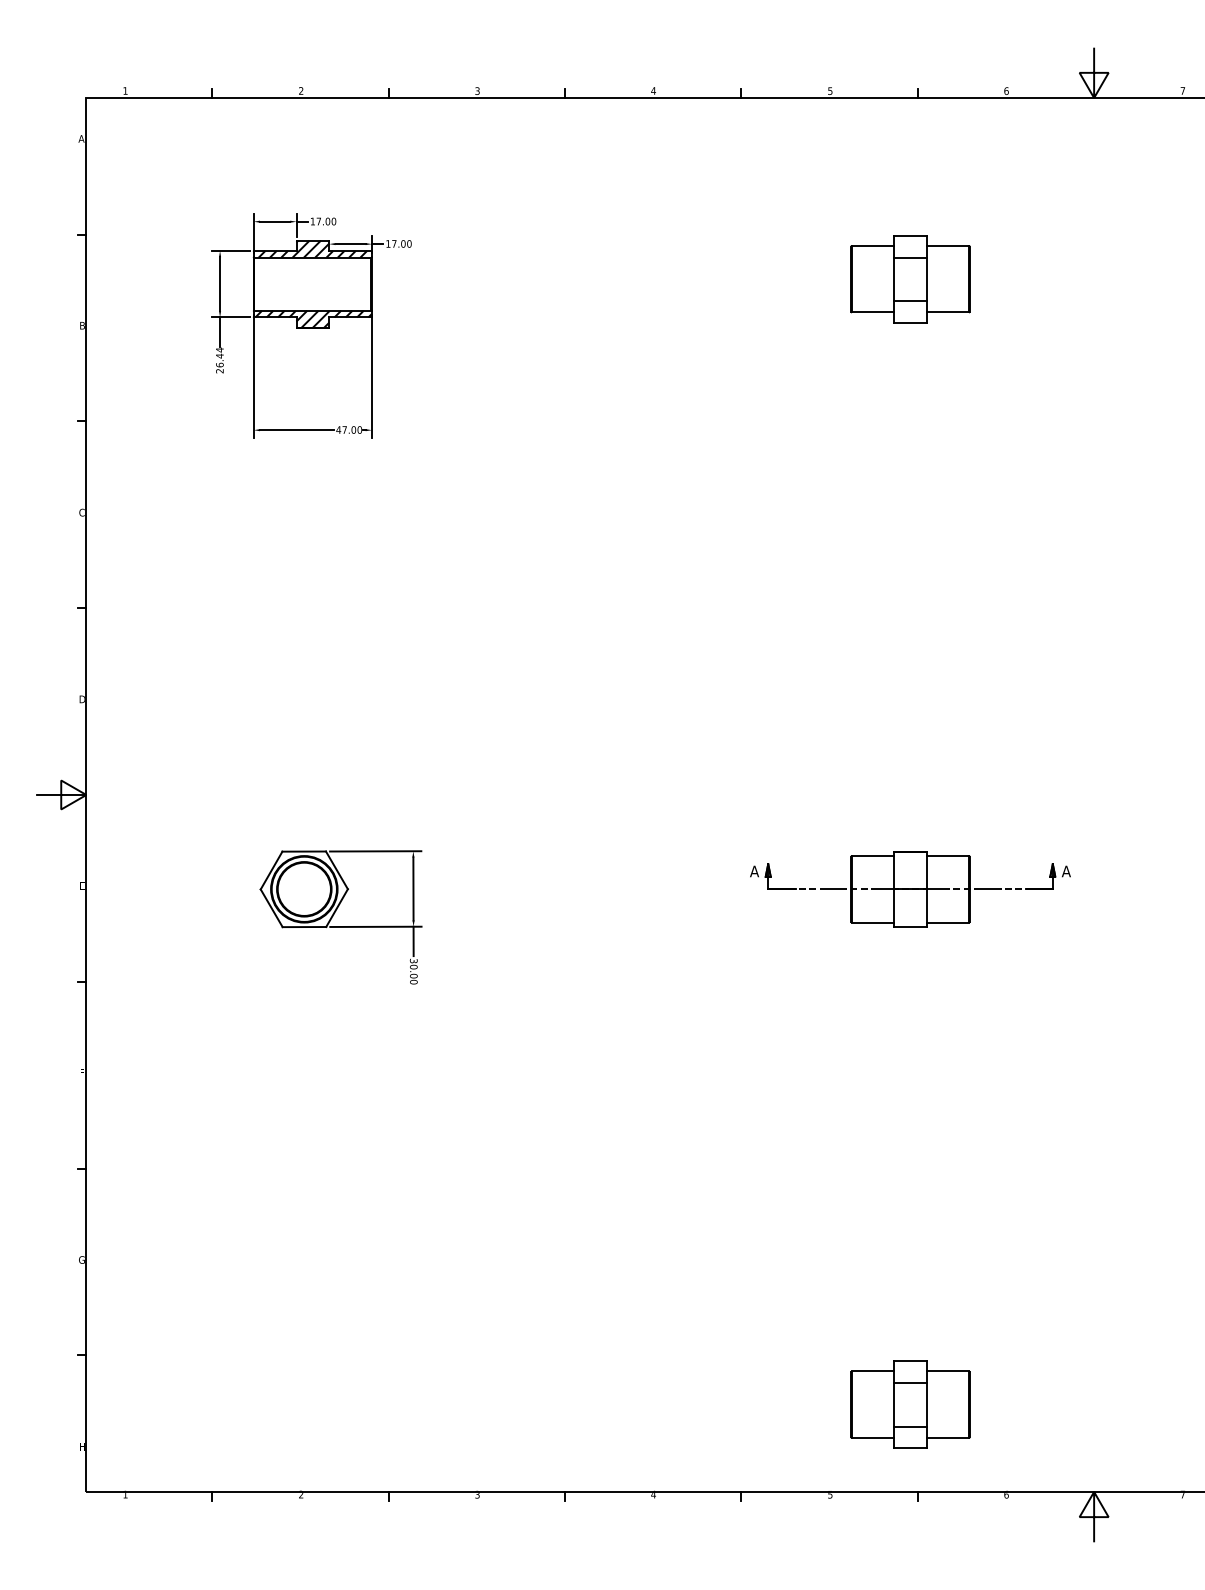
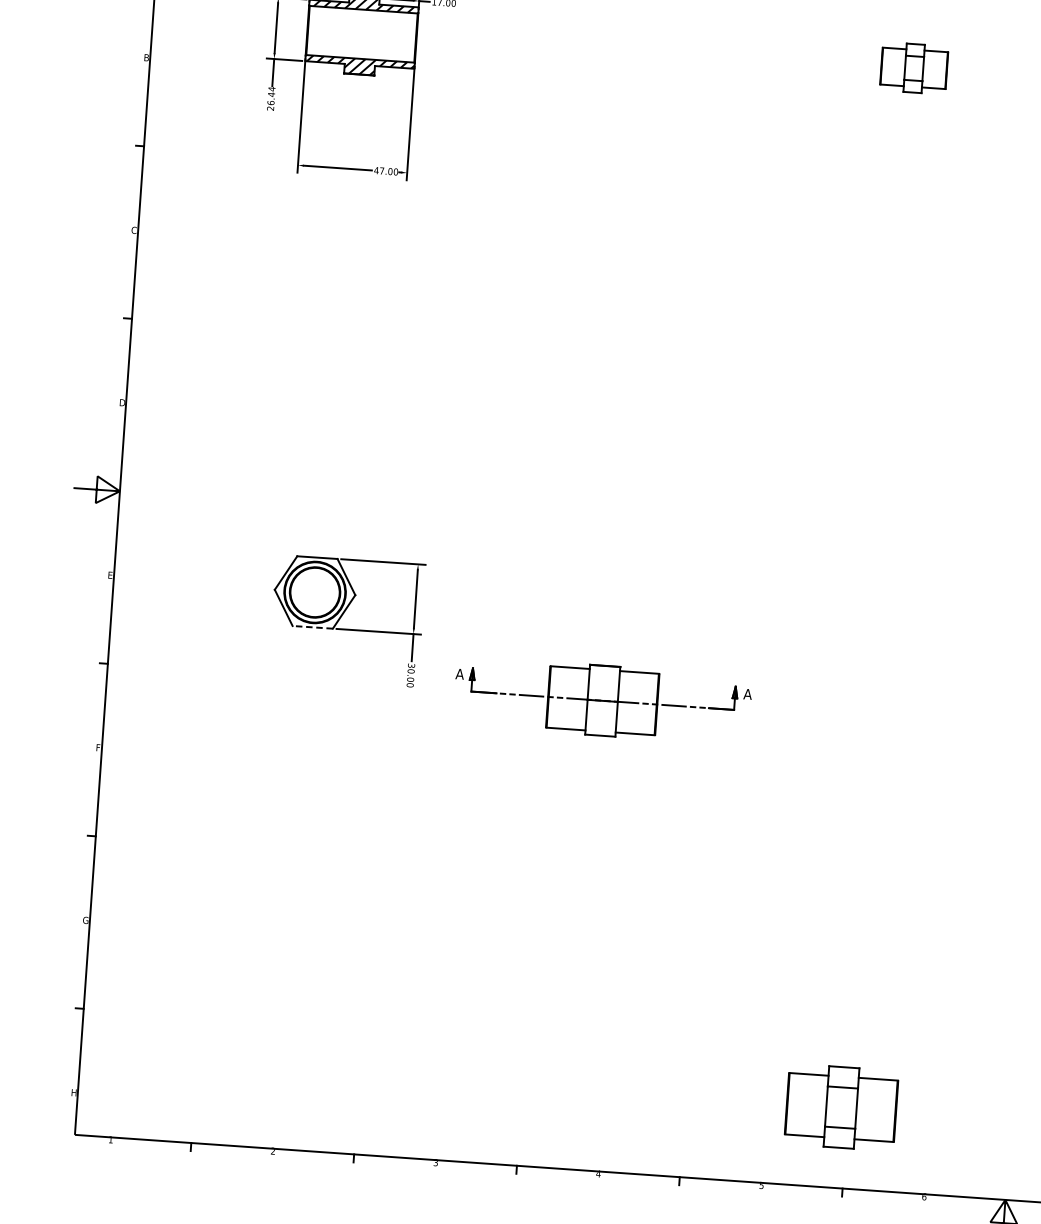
part: (910, 279) -> (914, 68), size x0.6
part: (910, 889) -> (602, 700), moved
line: (304, 927) -> (312, 627), solid -> dashed

